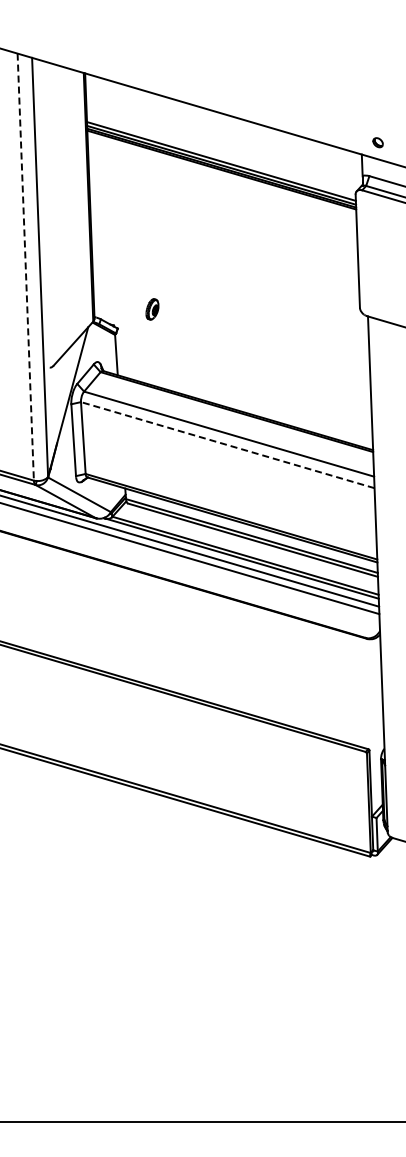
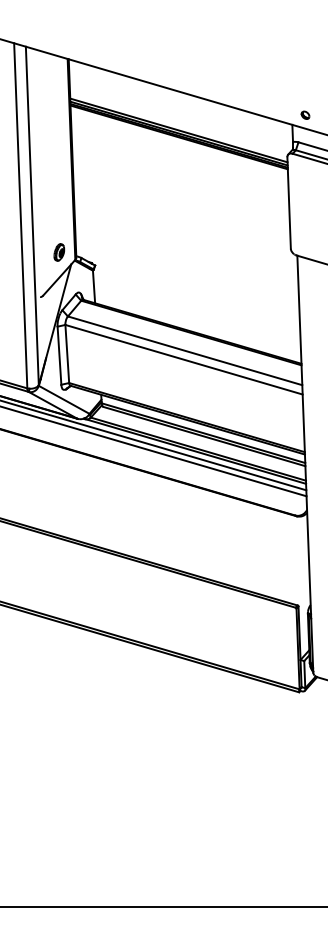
line: (25, 267) -> (20, 216), dashed -> solid
part: (152, 309) -> (59, 252), moved
line: (227, 445) -> (183, 360), dashed -> solid

